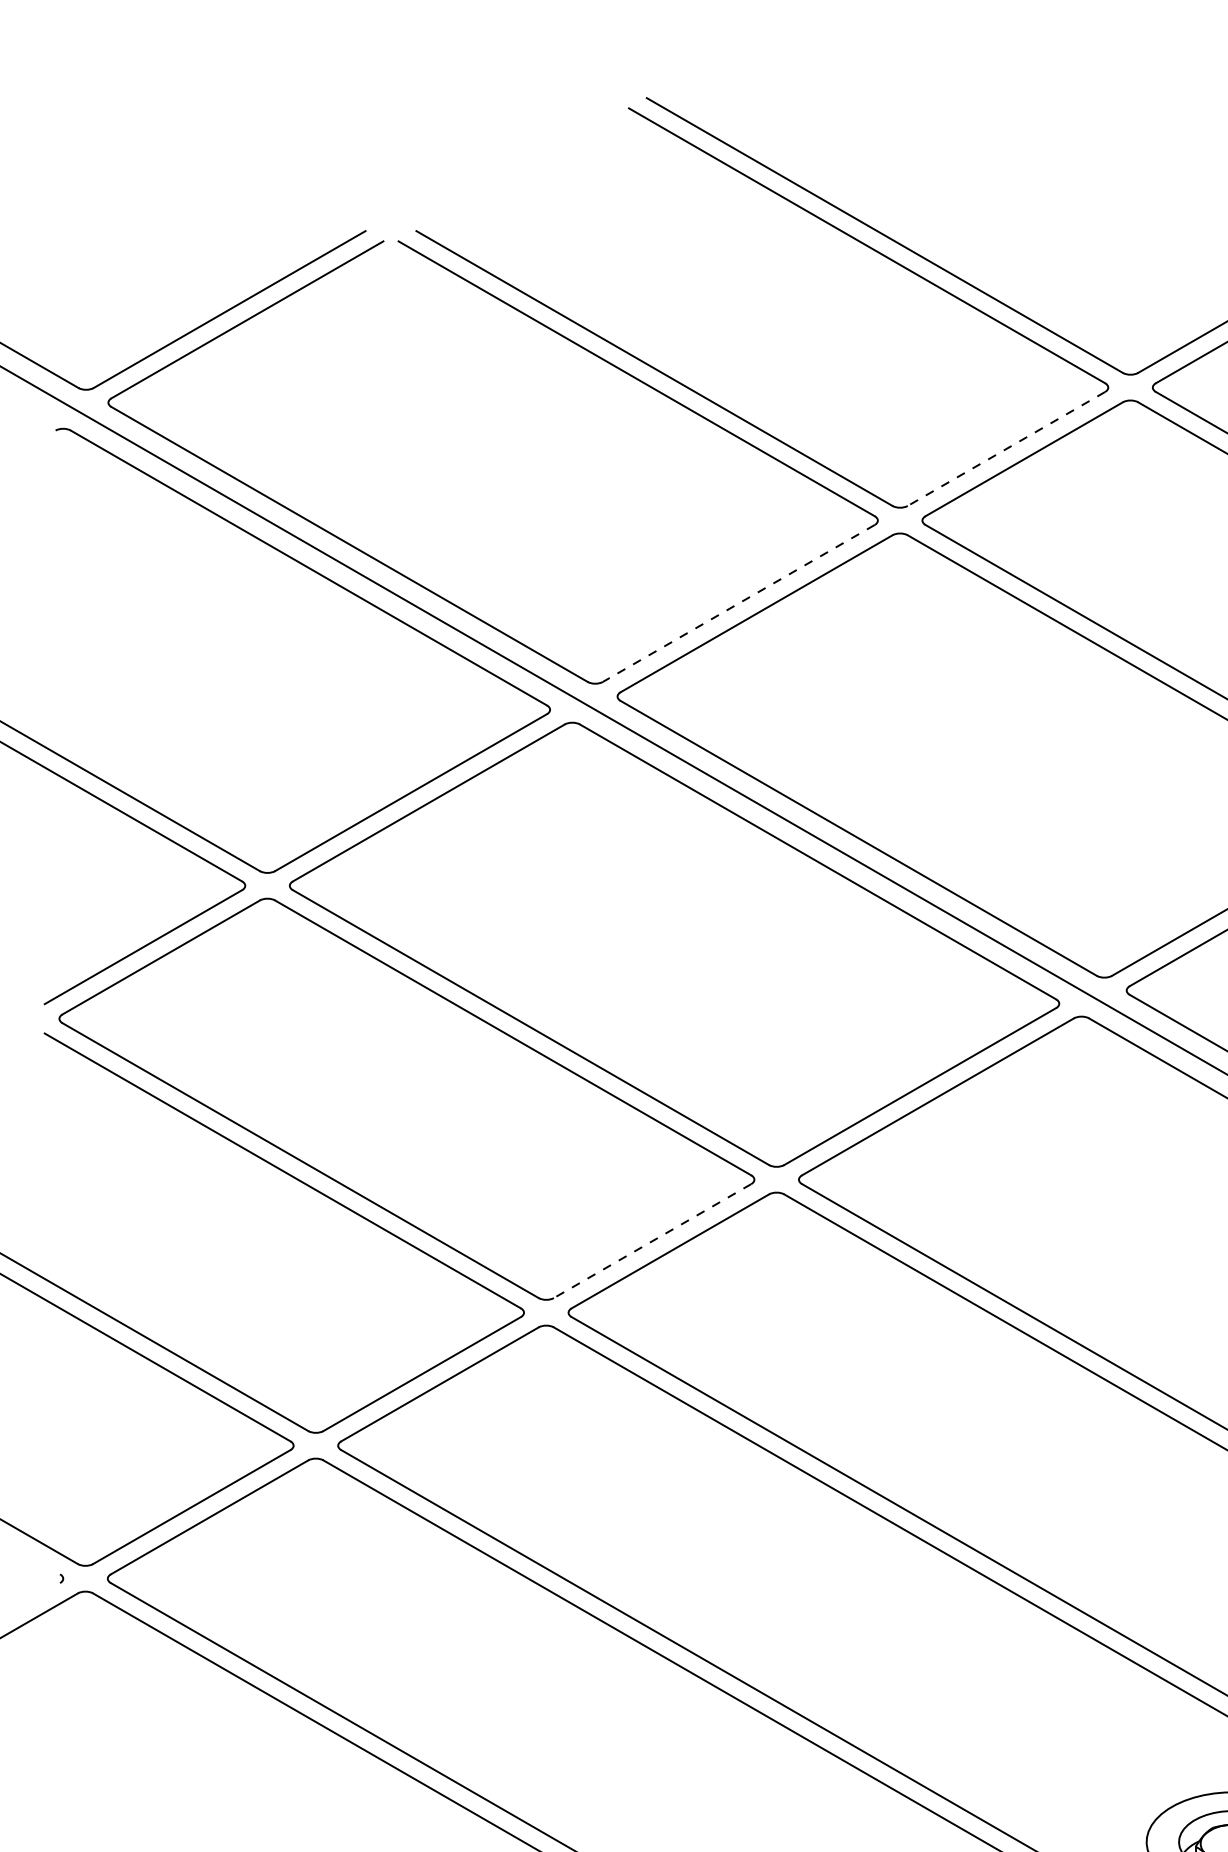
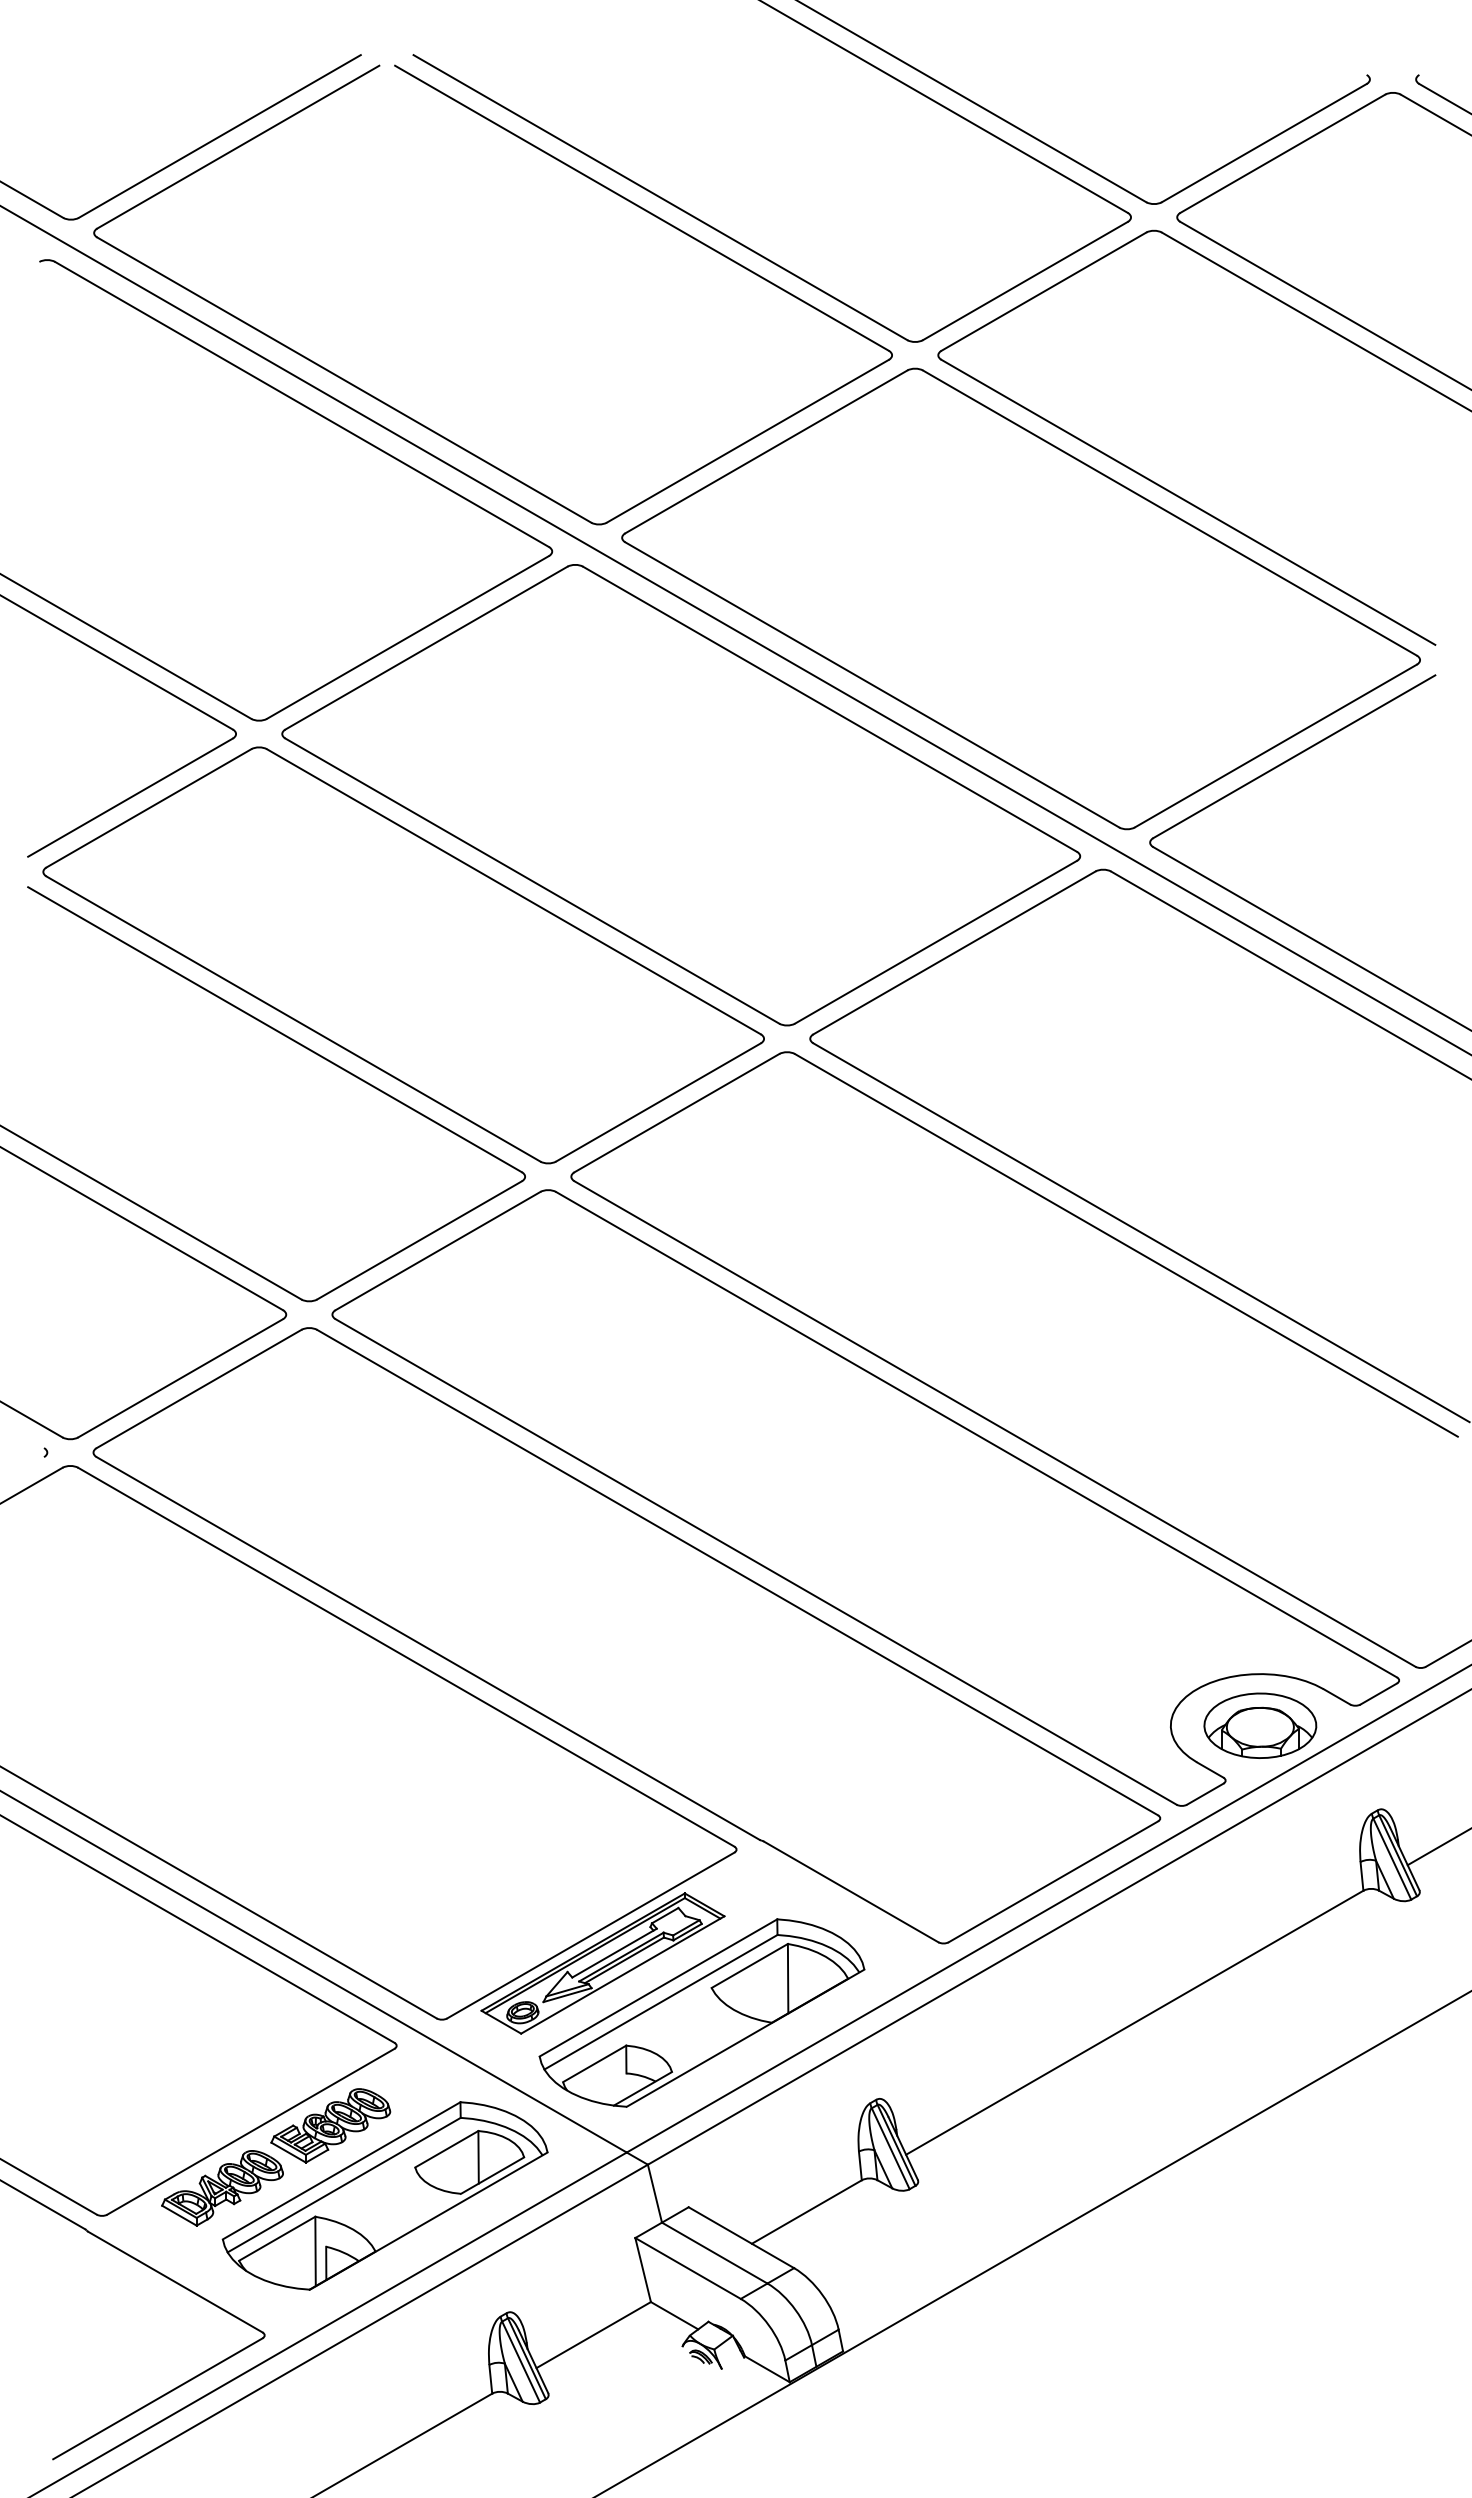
line: (1005, 449) -> (1024, 281), dashed -> solid
line: (738, 603) -> (747, 441), dashed -> solid
line: (652, 1241) -> (658, 1102), dashed -> solid

